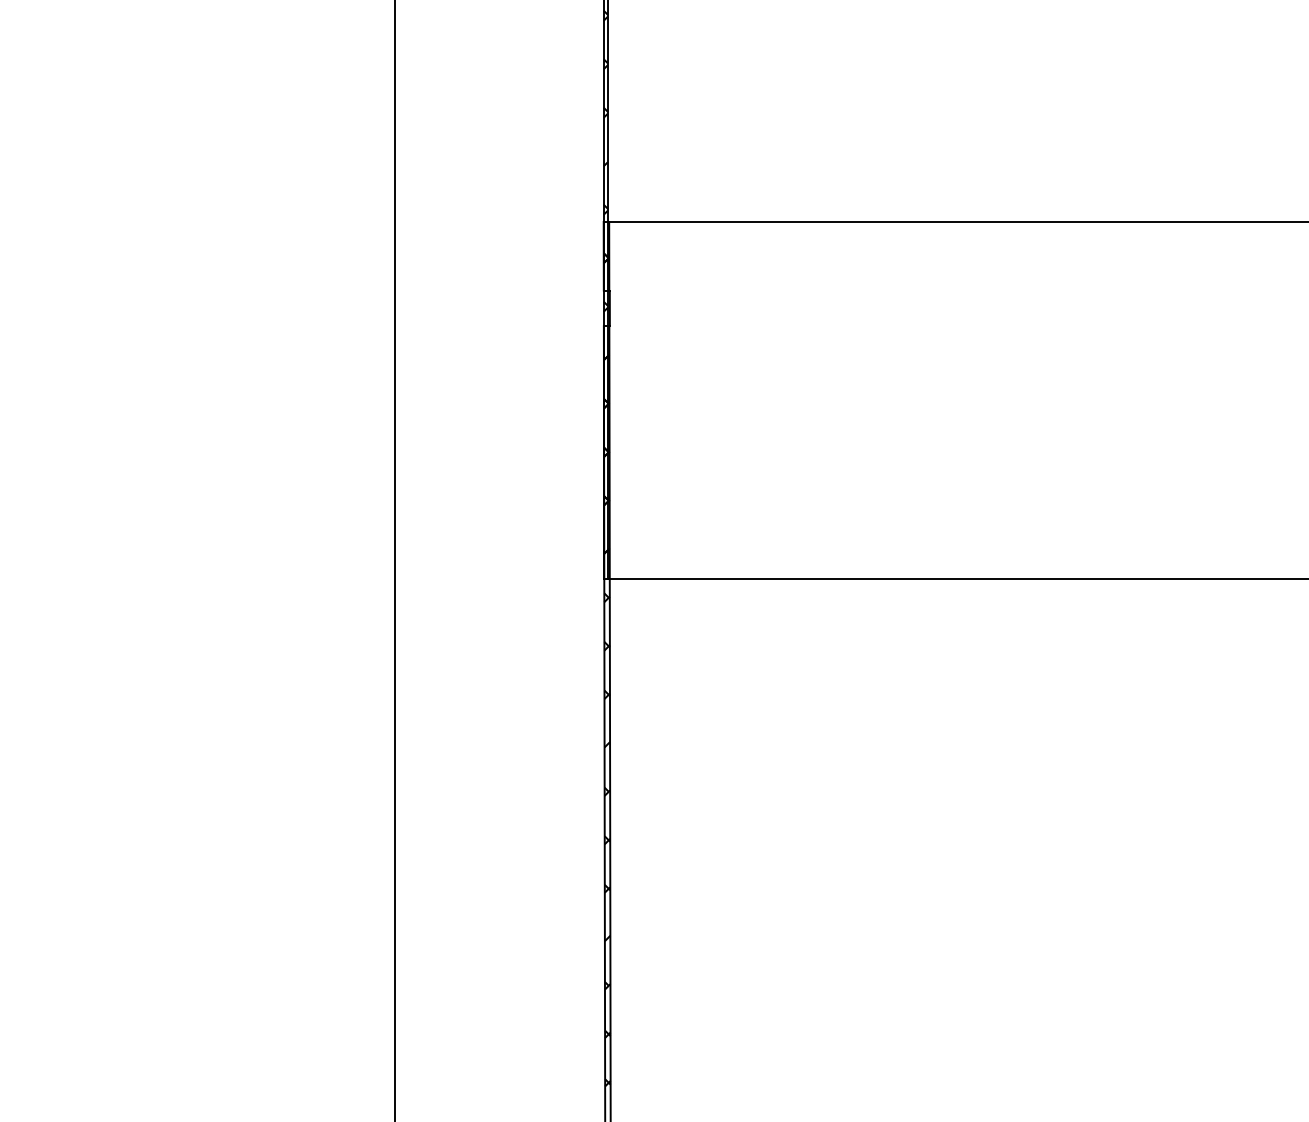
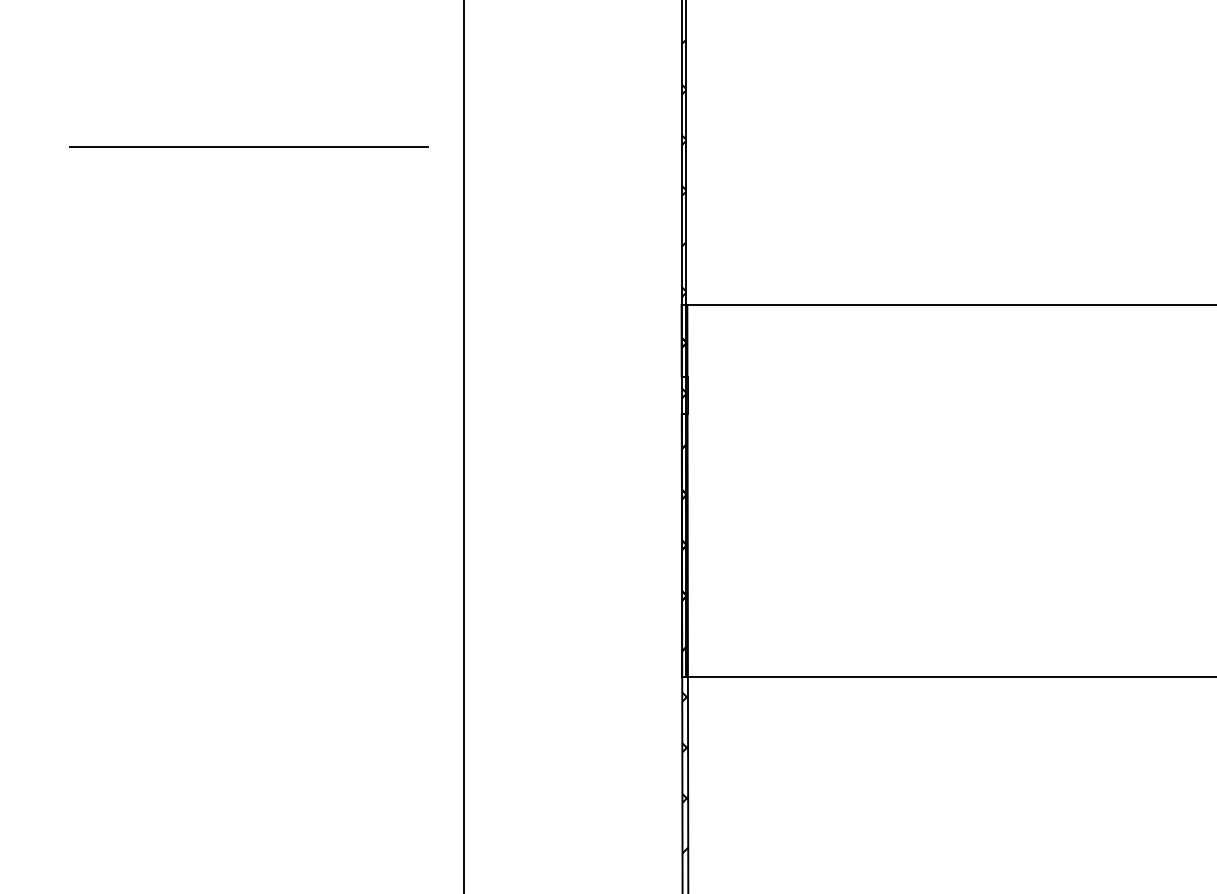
line: (189, 70) -> (249, 146), added

